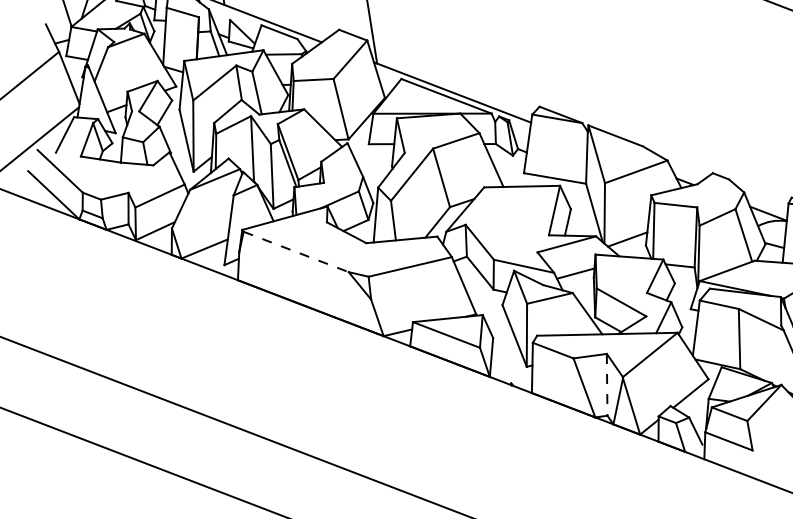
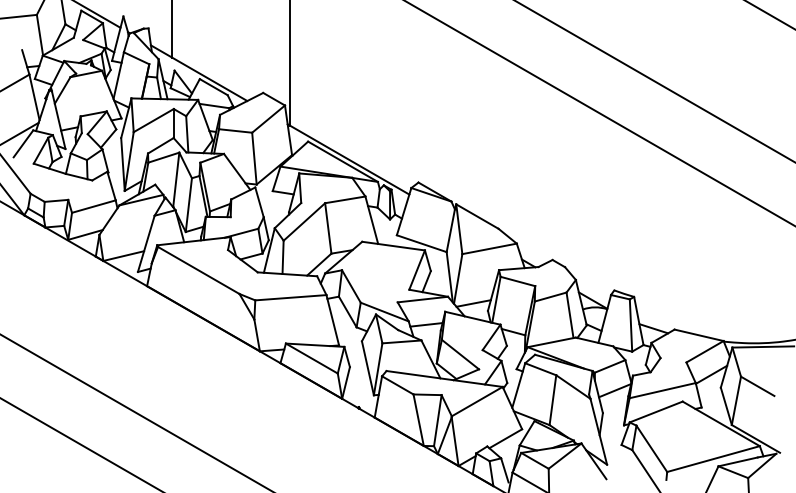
line: (297, 251) -> (199, 270), dashed -> solid
line: (606, 384) -> (437, 420), dashed -> solid

